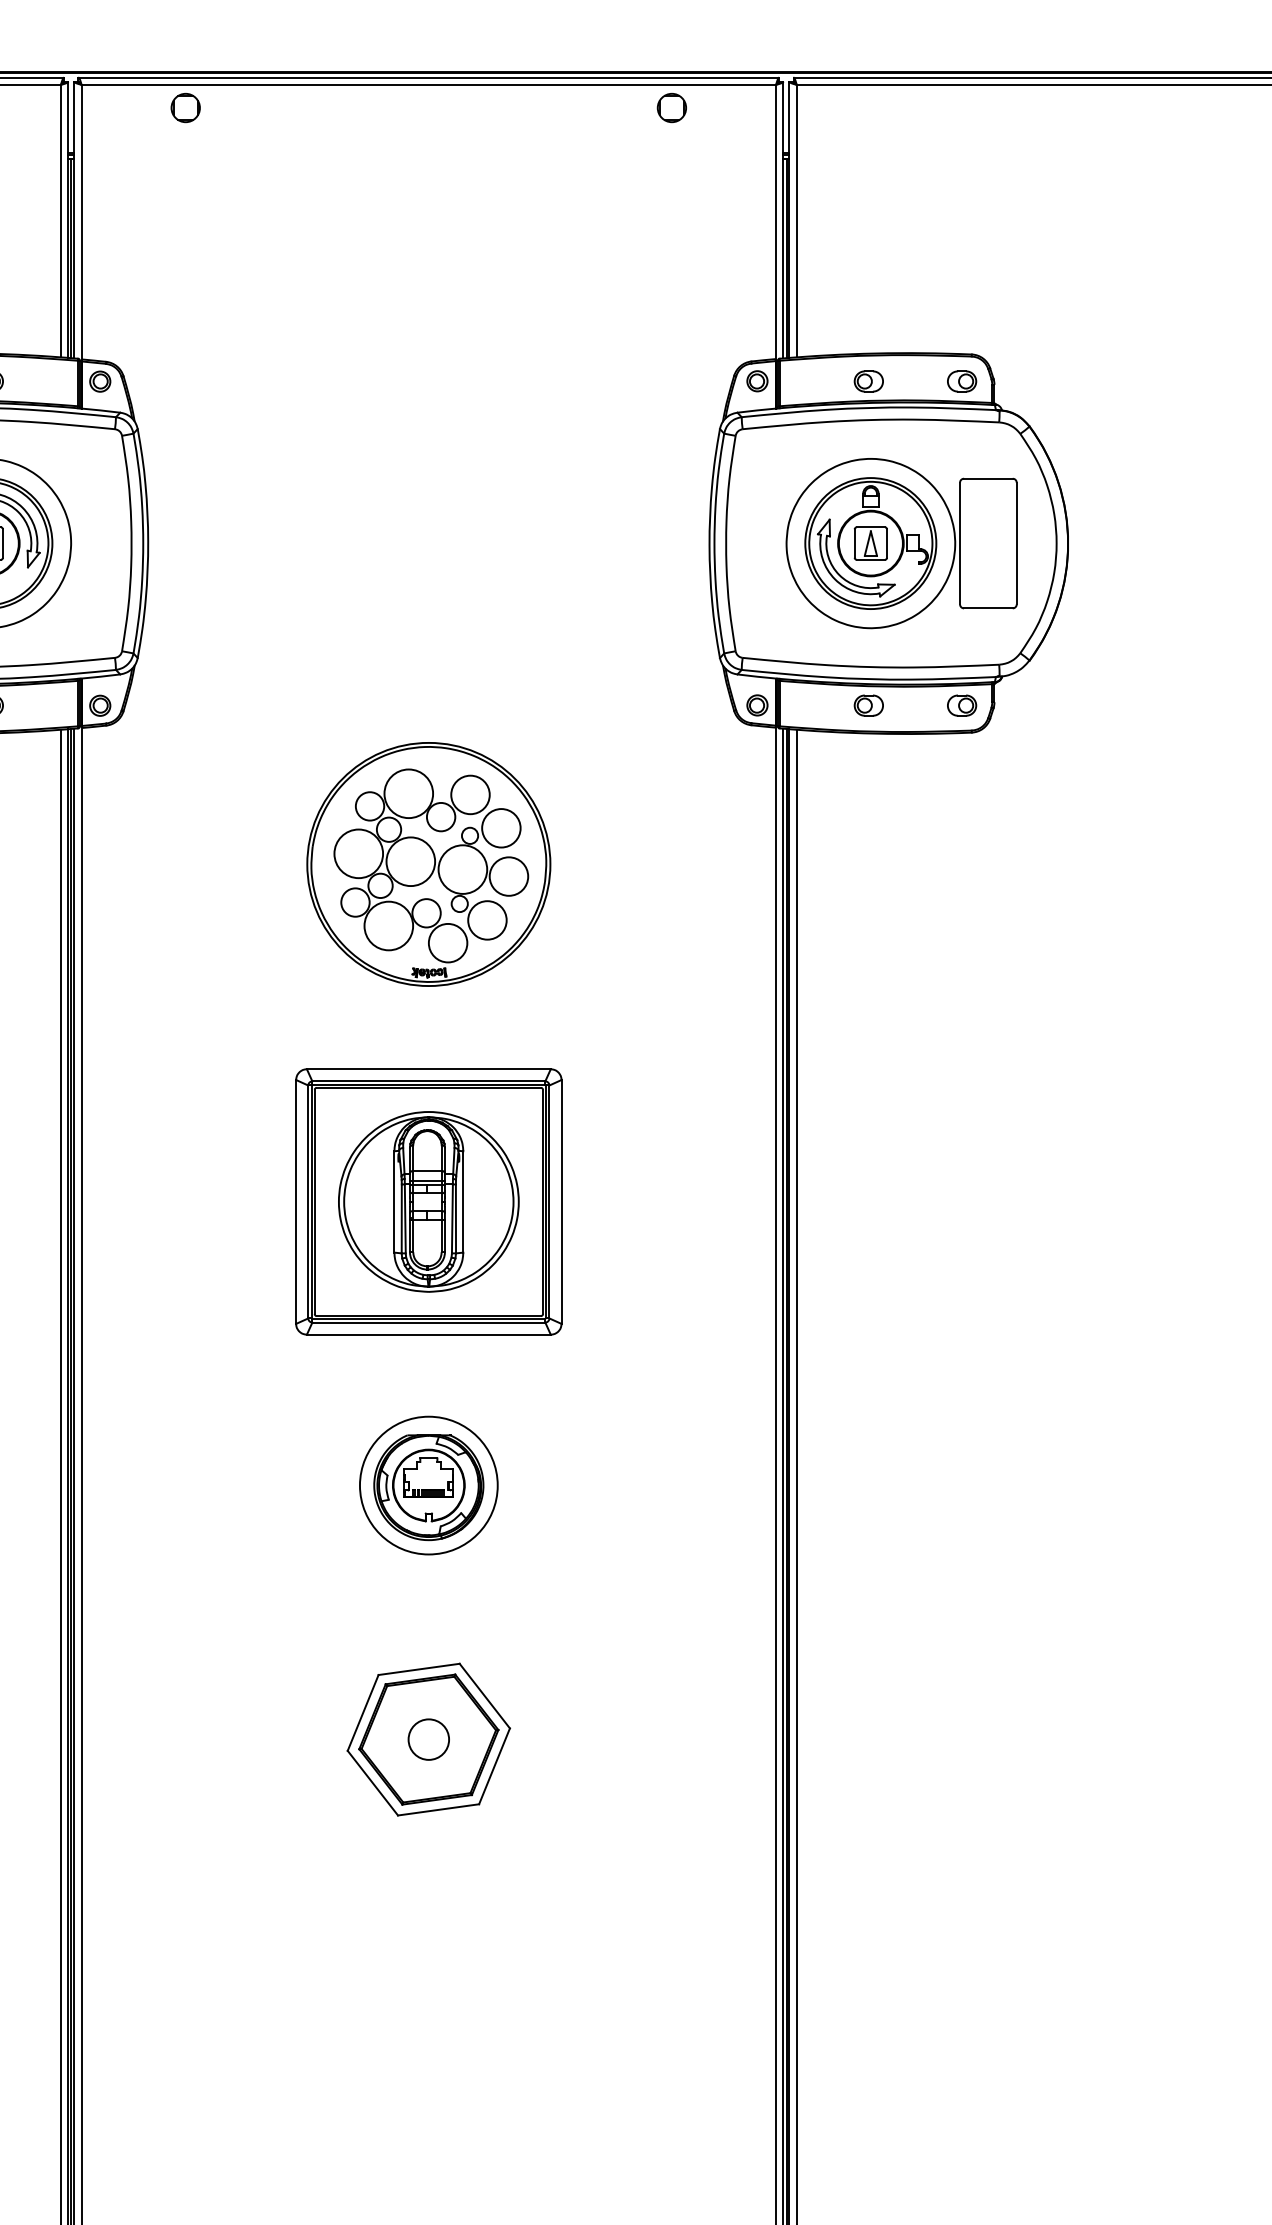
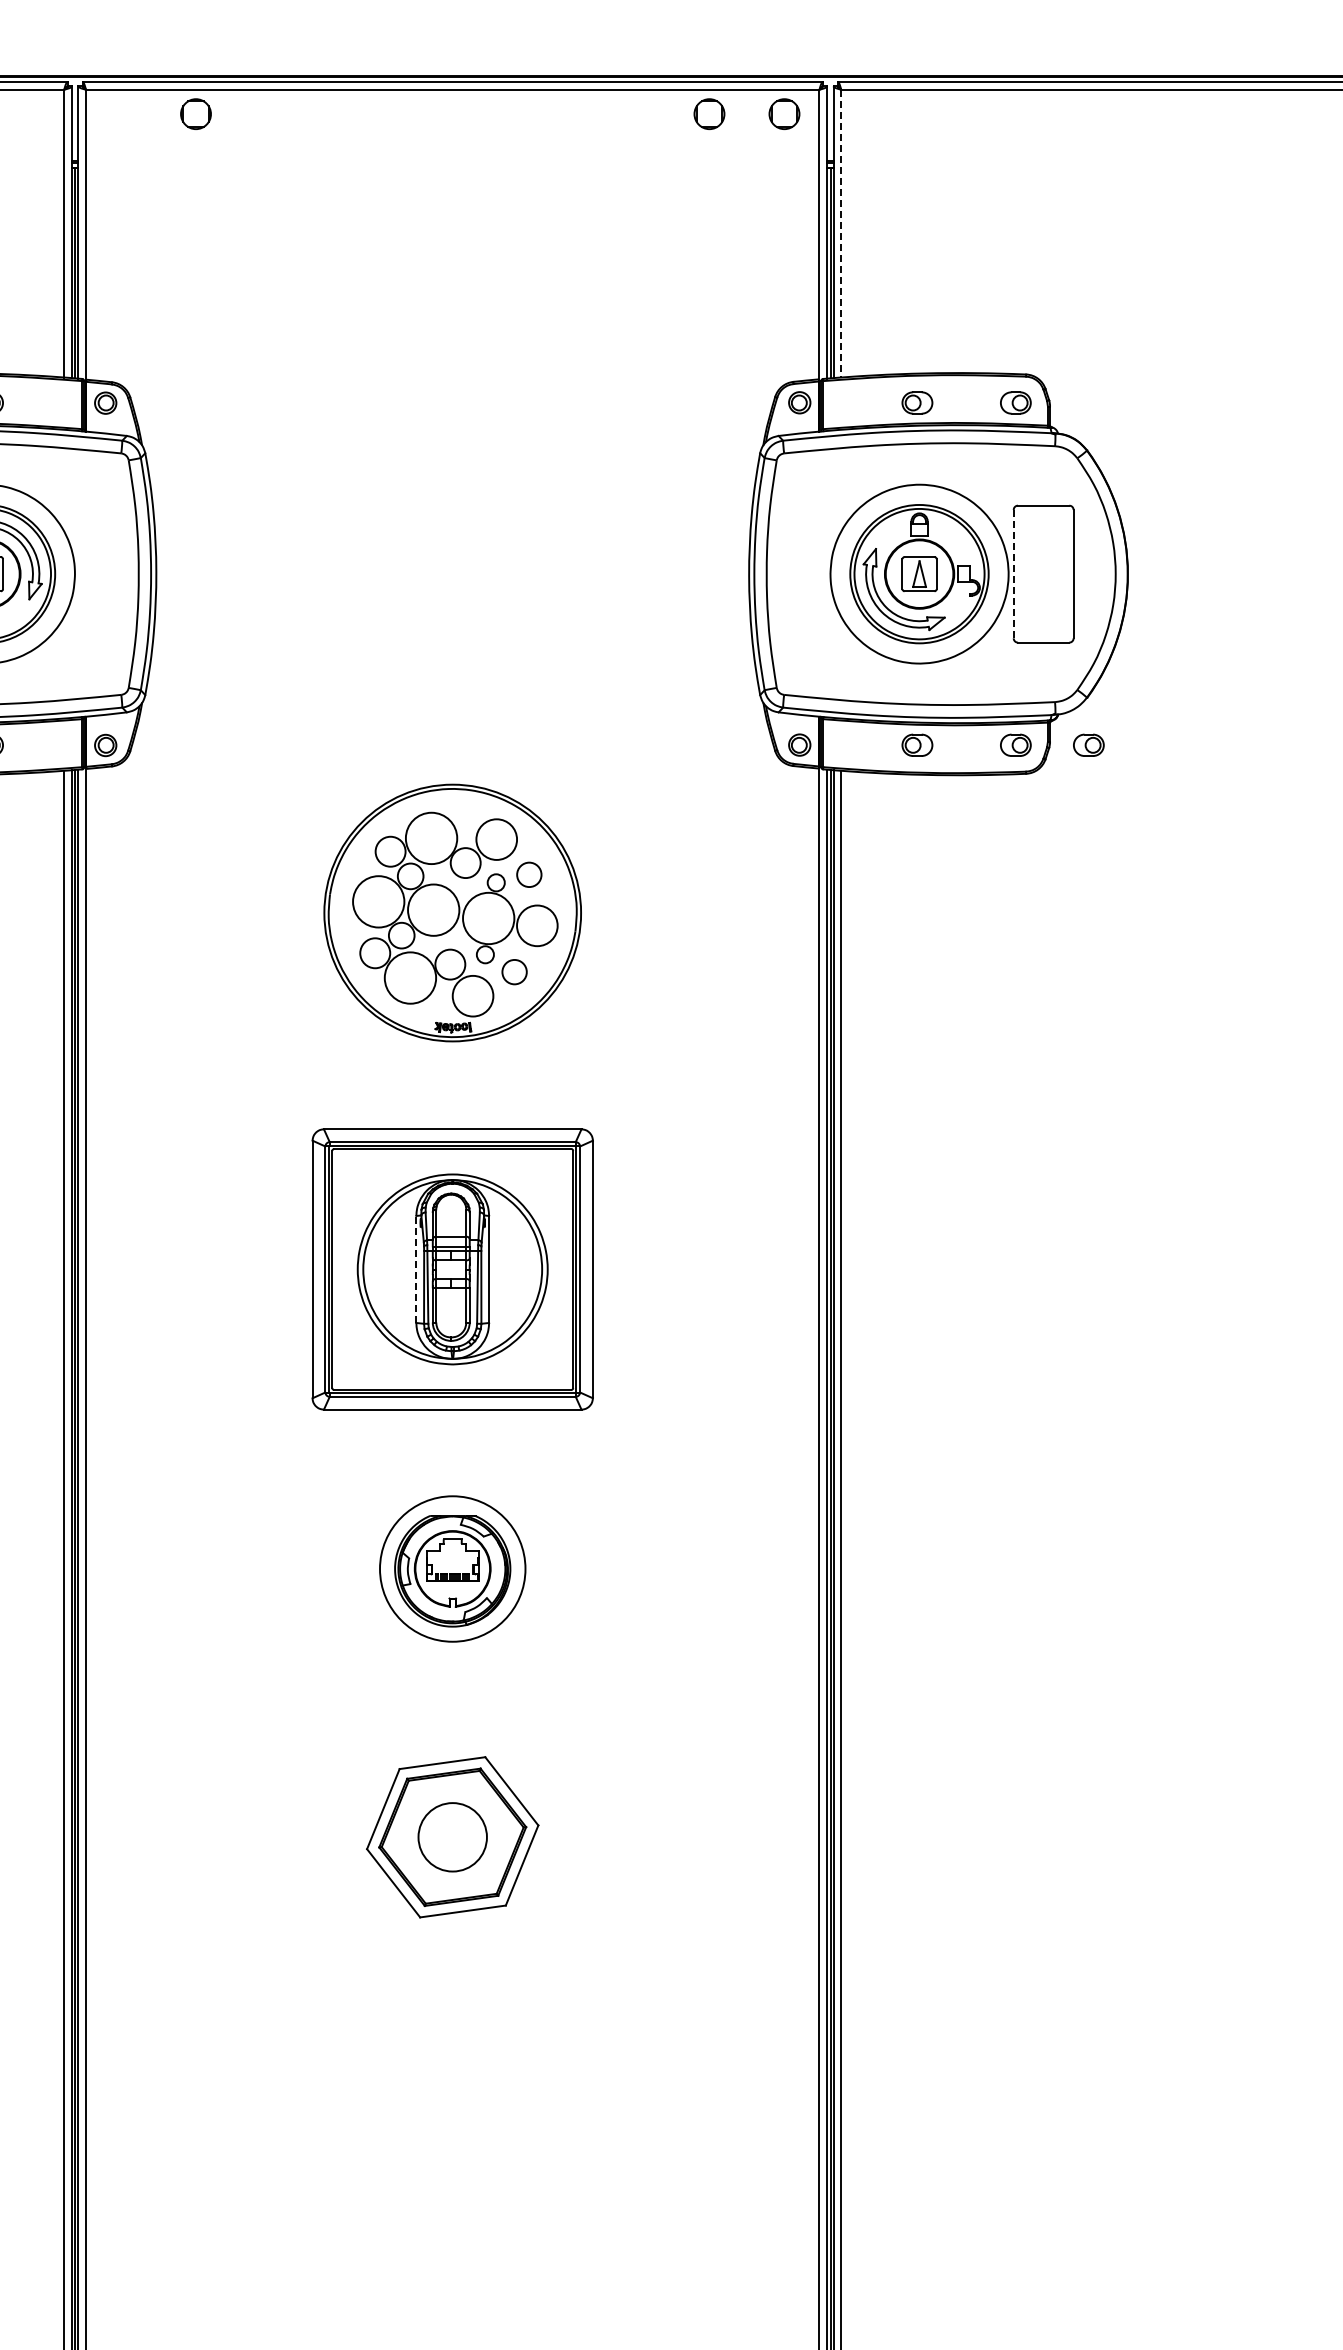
part: (742, 107) -> (784, 113), added
line: (796, 220) -> (841, 233), solid -> dashed
line: (959, 542) -> (1013, 573), solid -> dashed
part: (1030, 704) -> (1088, 744), added
circle: (501, 827) -> (529, 874), size x0.6
circle: (487, 919) -> (514, 971), size x0.6
line: (394, 1201) -> (416, 1269), solid -> dashed
circle: (428, 1738) -> (452, 1836), size x1.6

